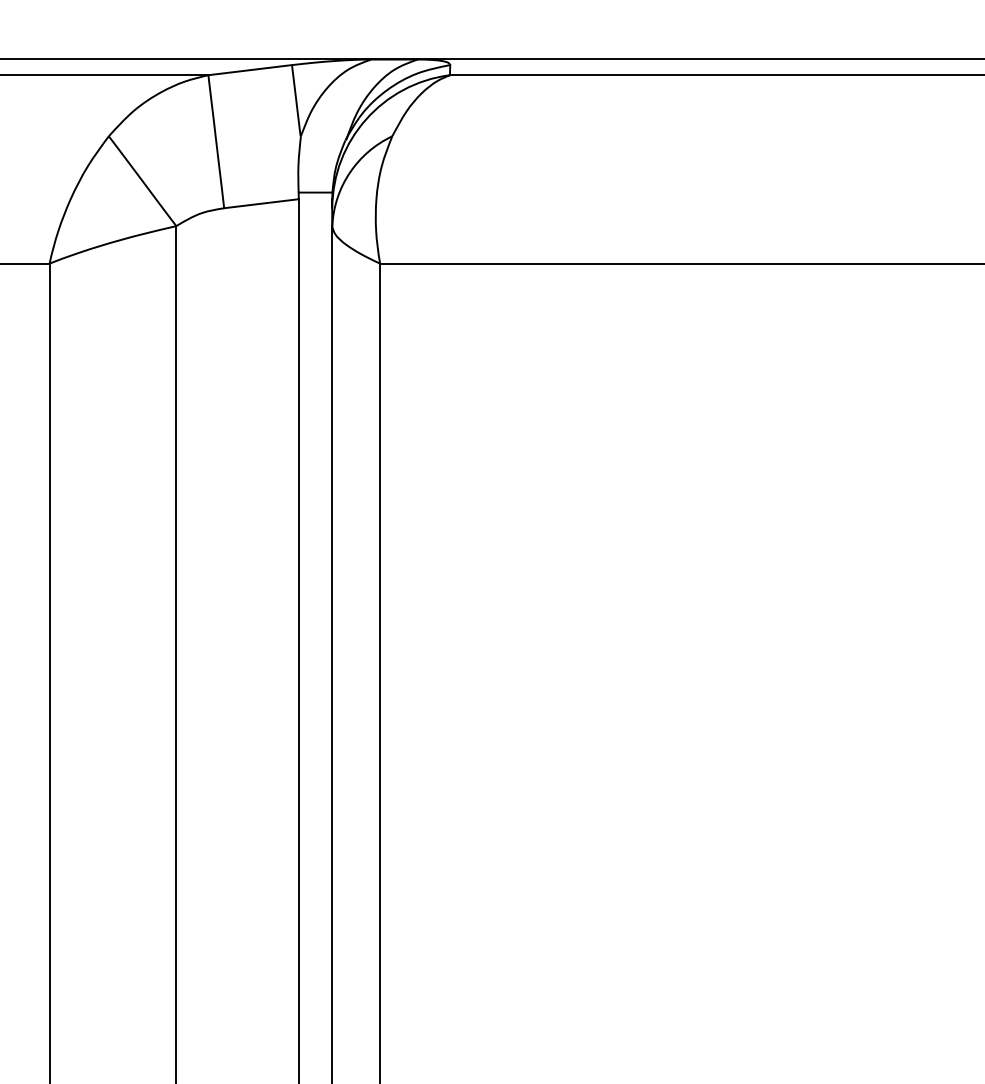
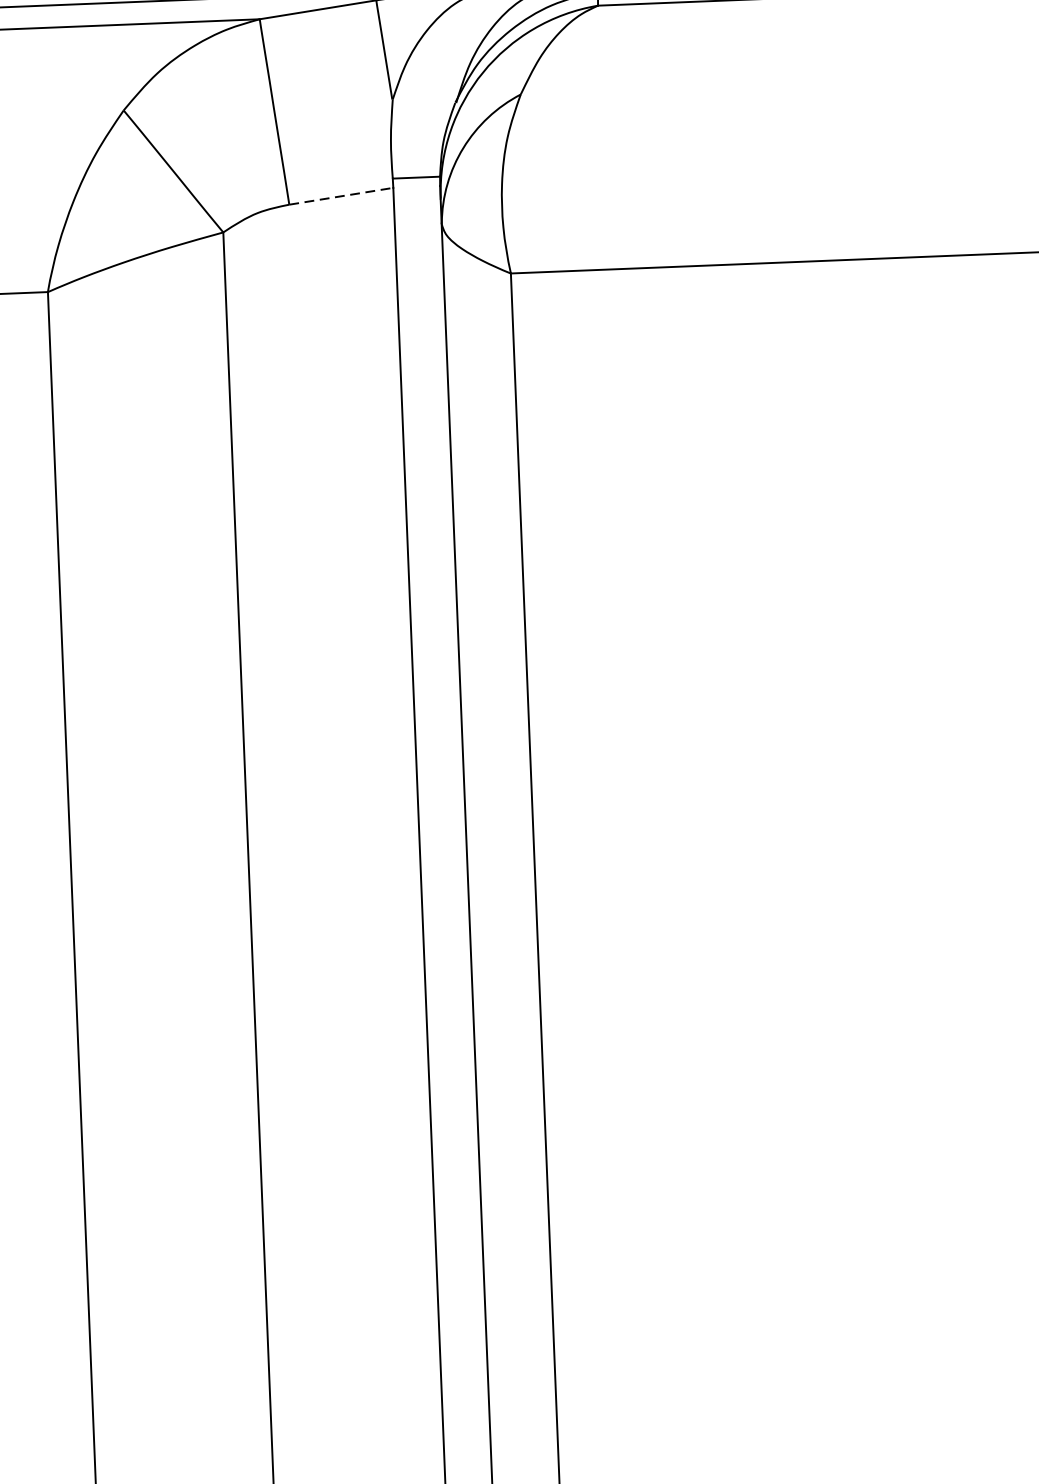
line: (261, 203) -> (341, 195), solid -> dashed

